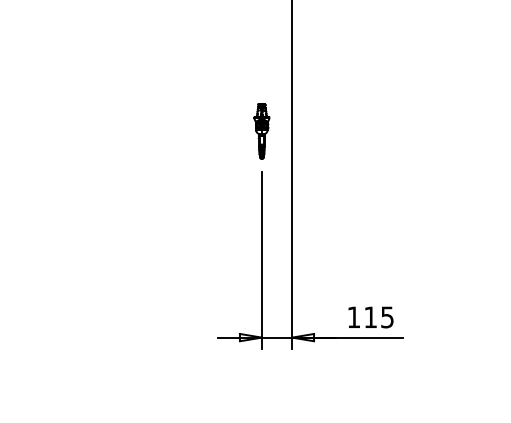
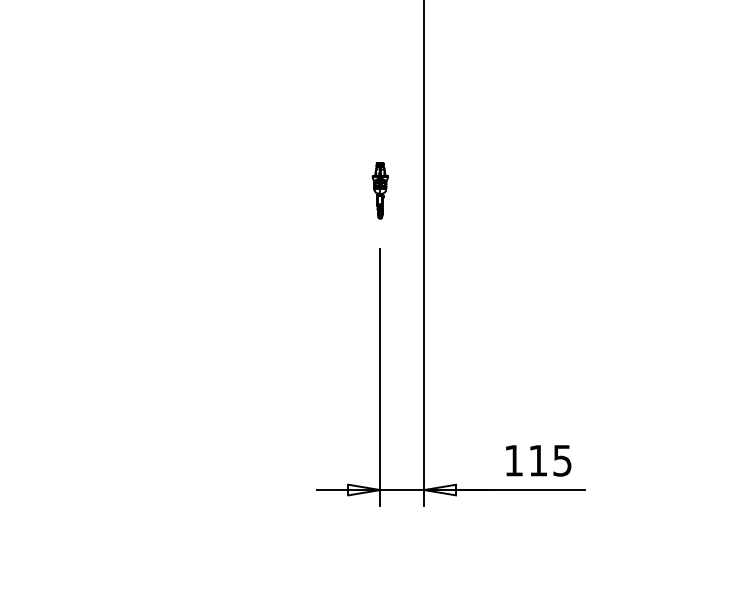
part: (261, 131) -> (379, 190), size x0.7

